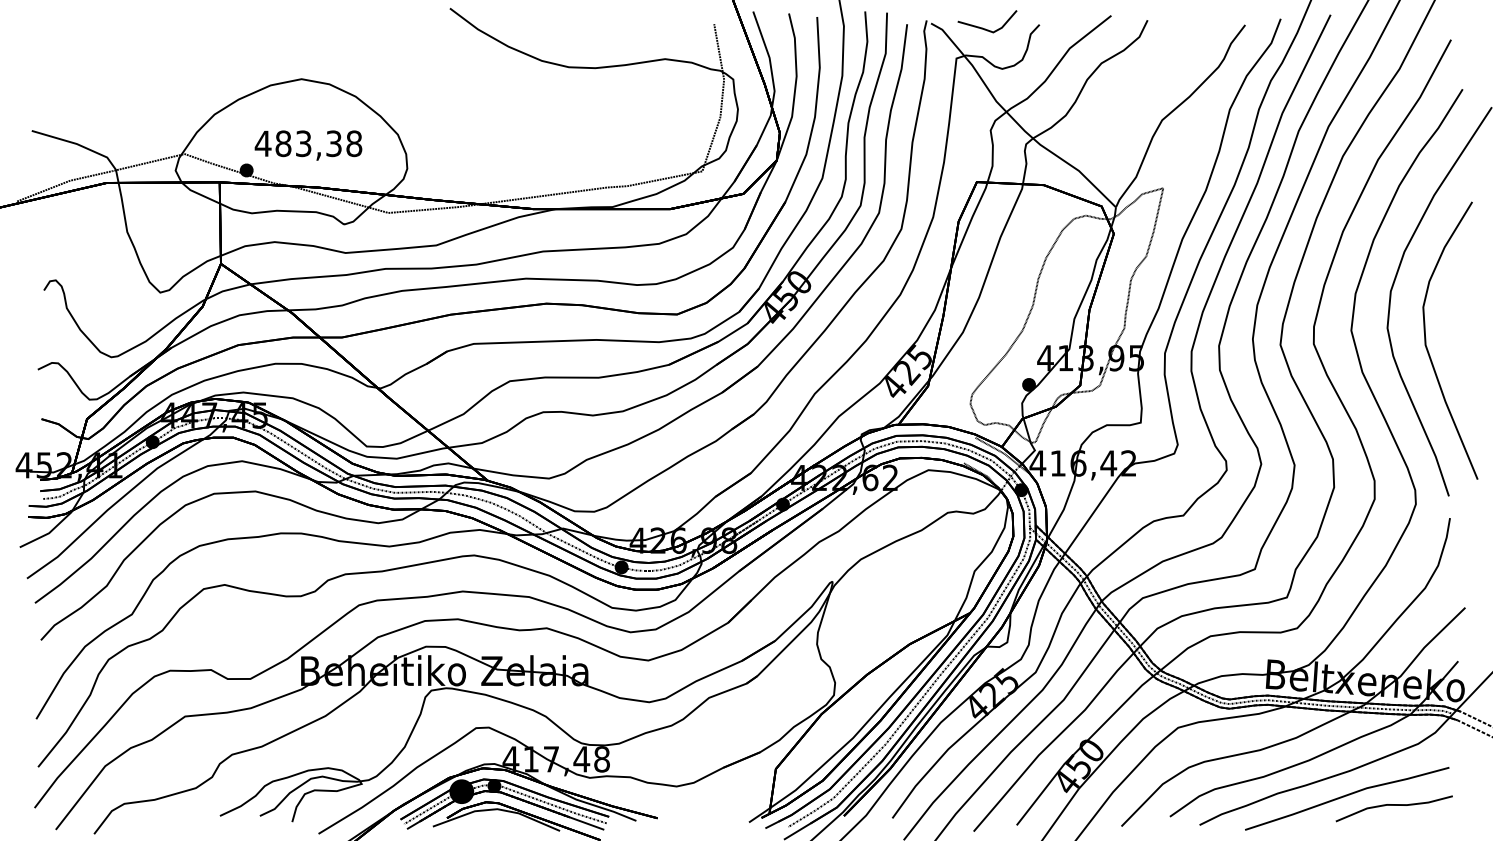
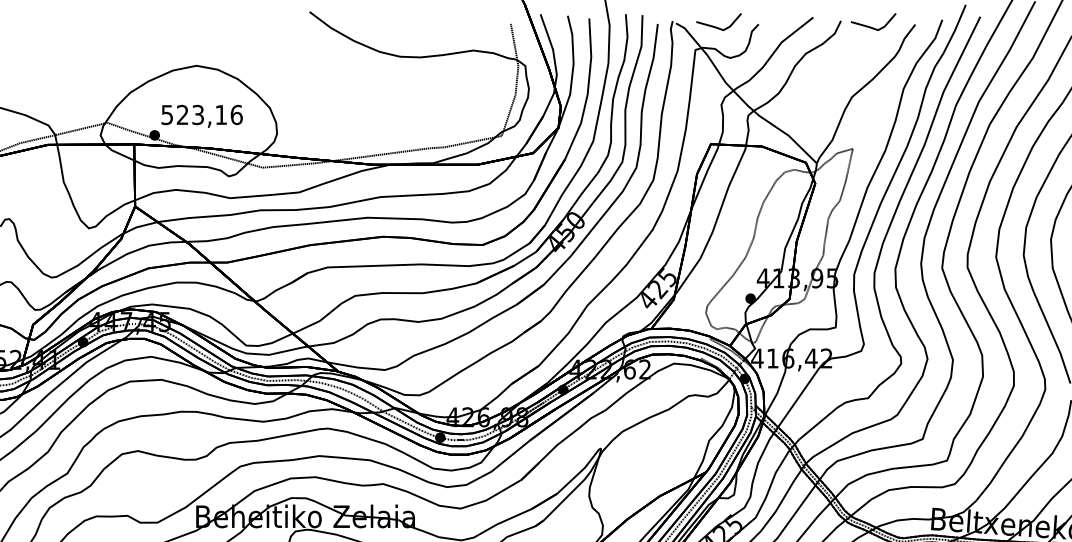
line: (1188, 28) -> (872, 27), added
text: (308, 143) -> (201, 114), 483,38 -> 523,16

